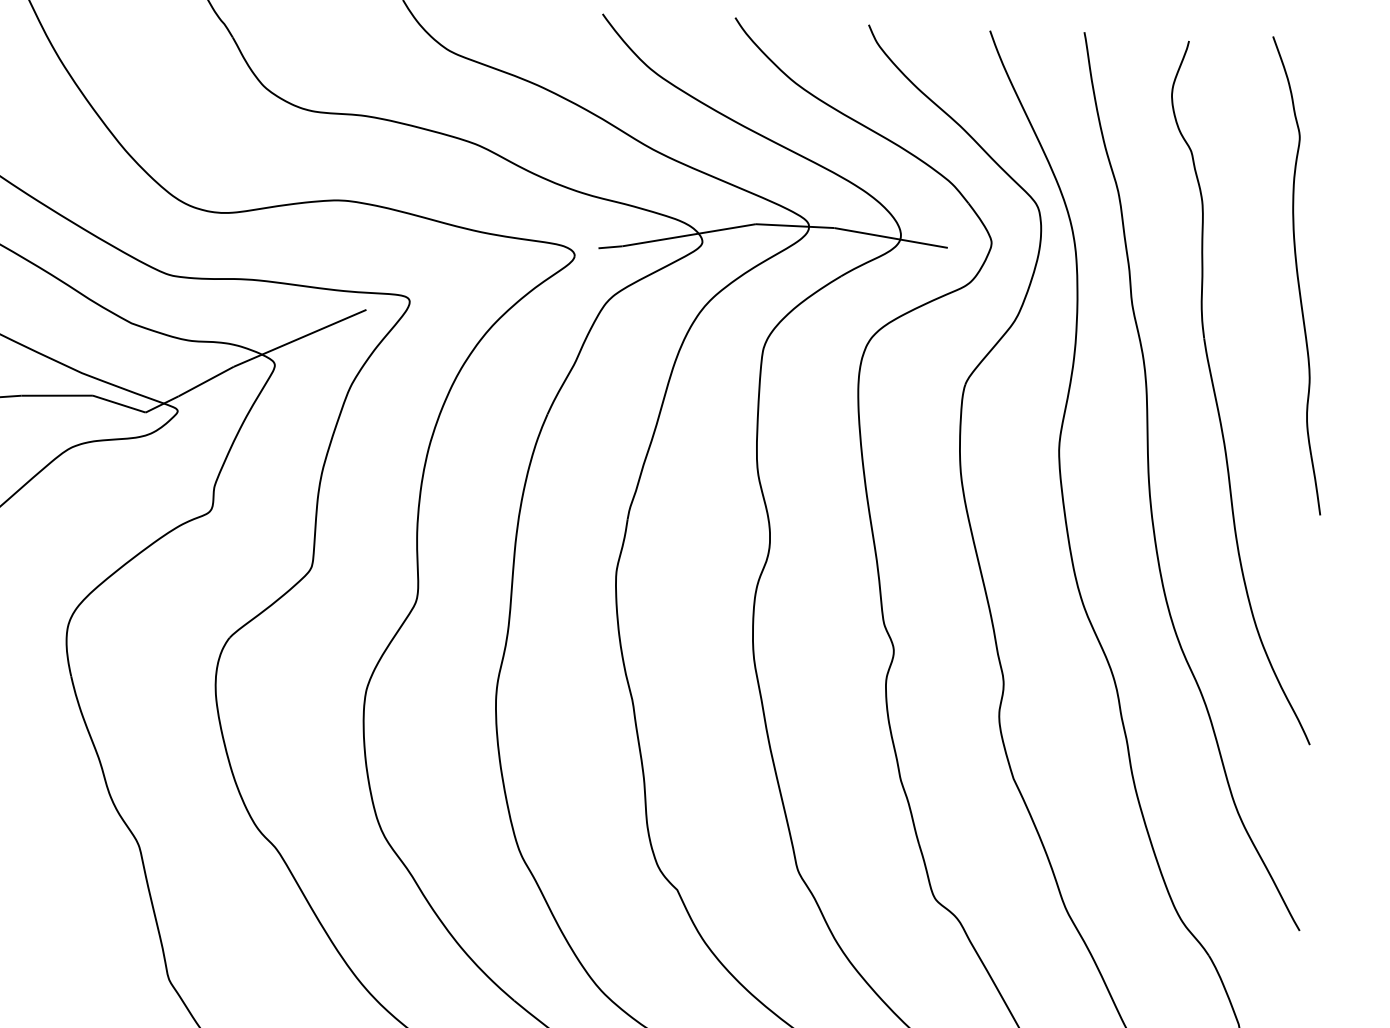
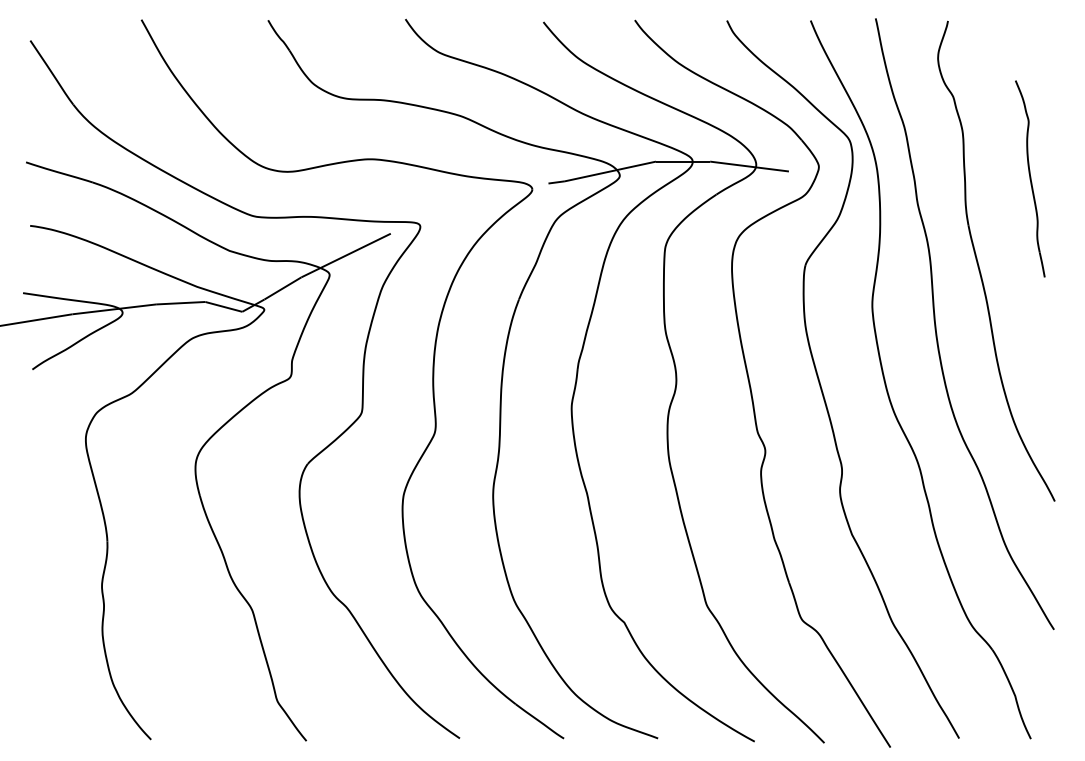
part: (1297, 275) -> (1030, 178), size x0.6

